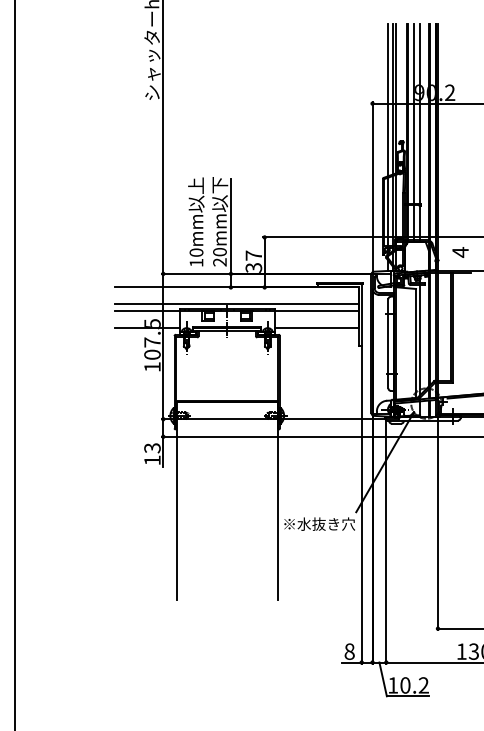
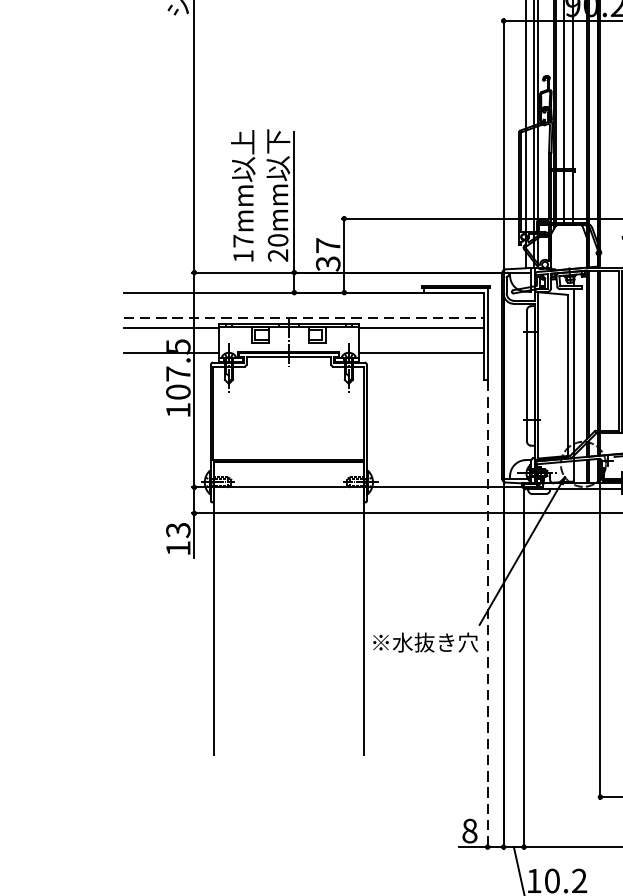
text: (196, 252) -> (243, 240), 10mm -> 17mm
line: (237, 304) -> (304, 317), solid -> dashed
line: (361, 506) -> (487, 616), solid -> dashed

